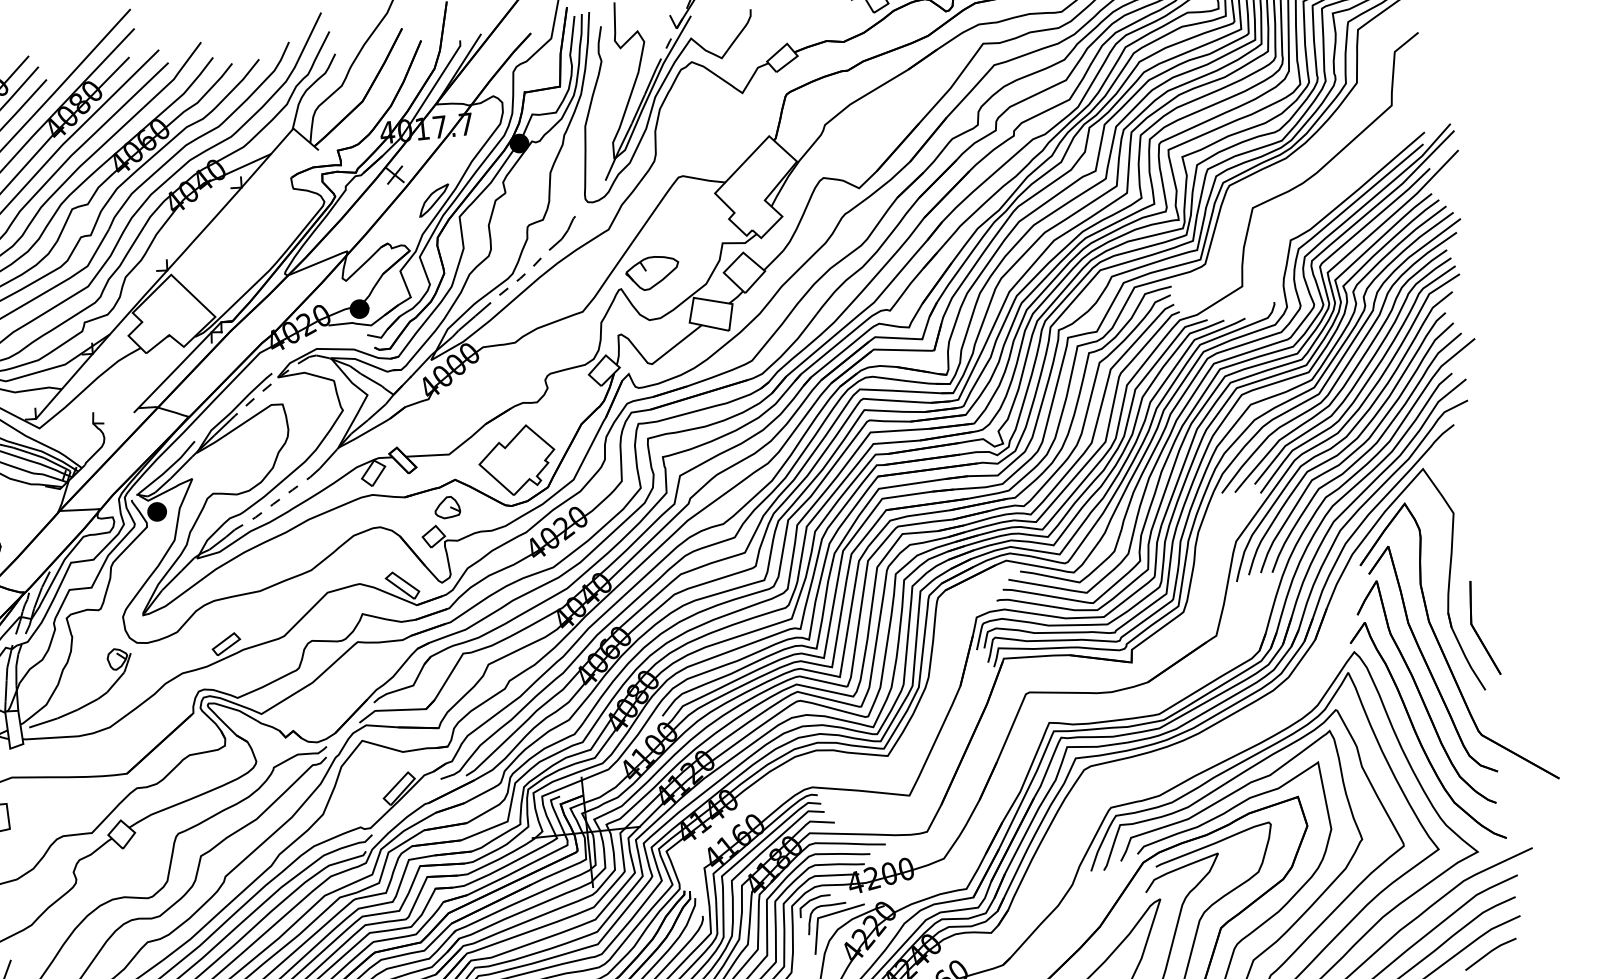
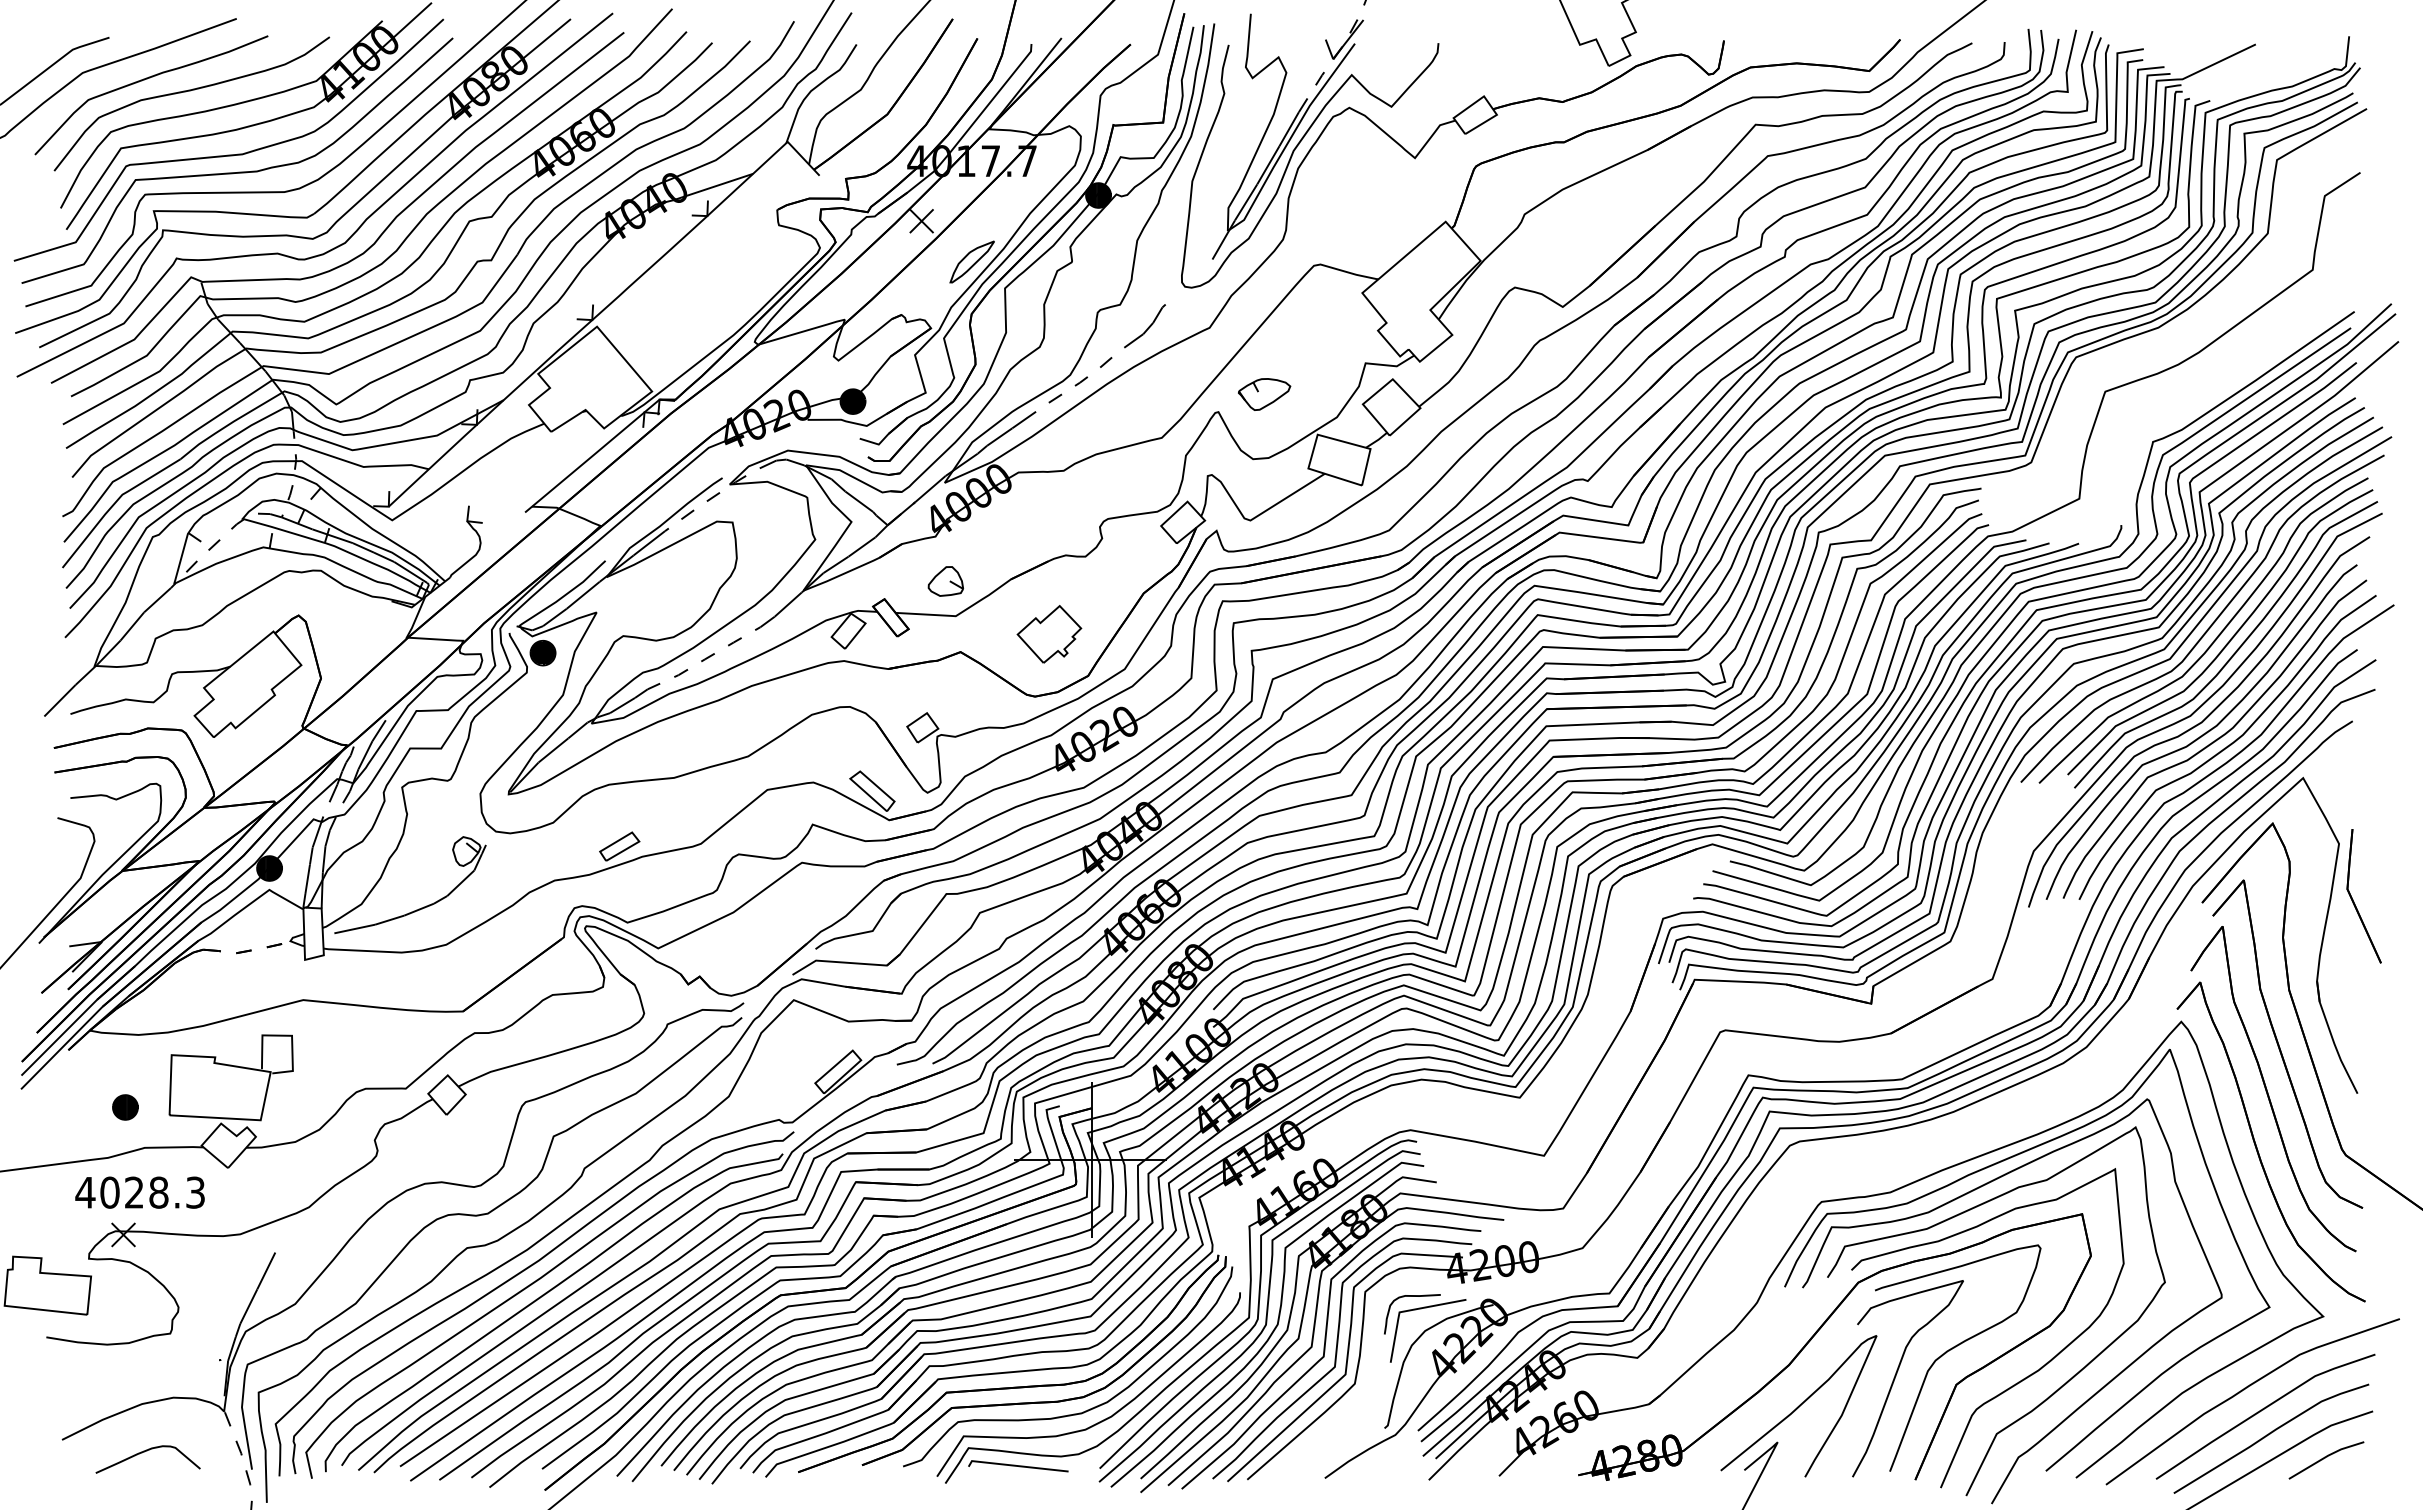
part: (652, 273) -> (1264, 394), size x0.7
part: (517, 460) -> (1049, 634), size x0.6
part: (447, 507) -> (945, 581), moved
part: (1477, 632) -> (2354, 901), moved
curve: (813, 900) -> (1396, 1286), removed

